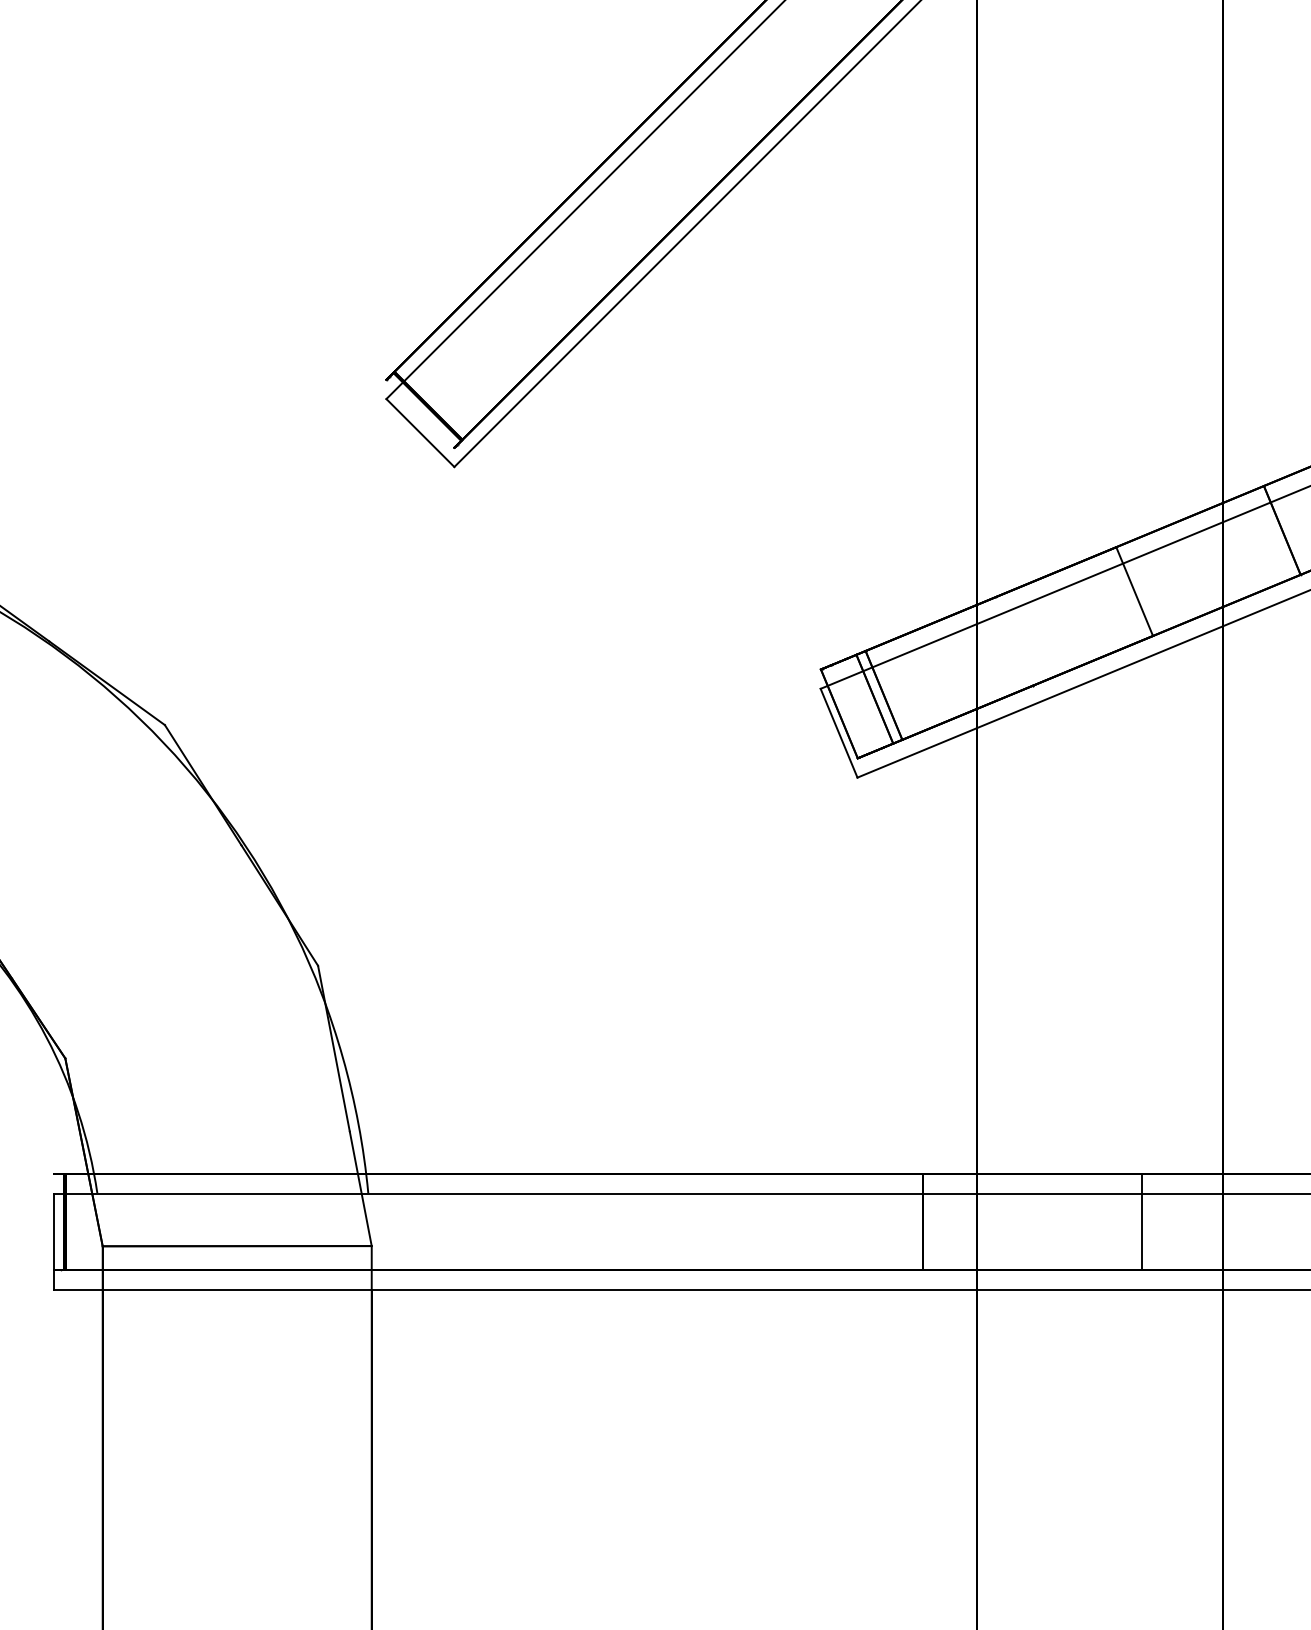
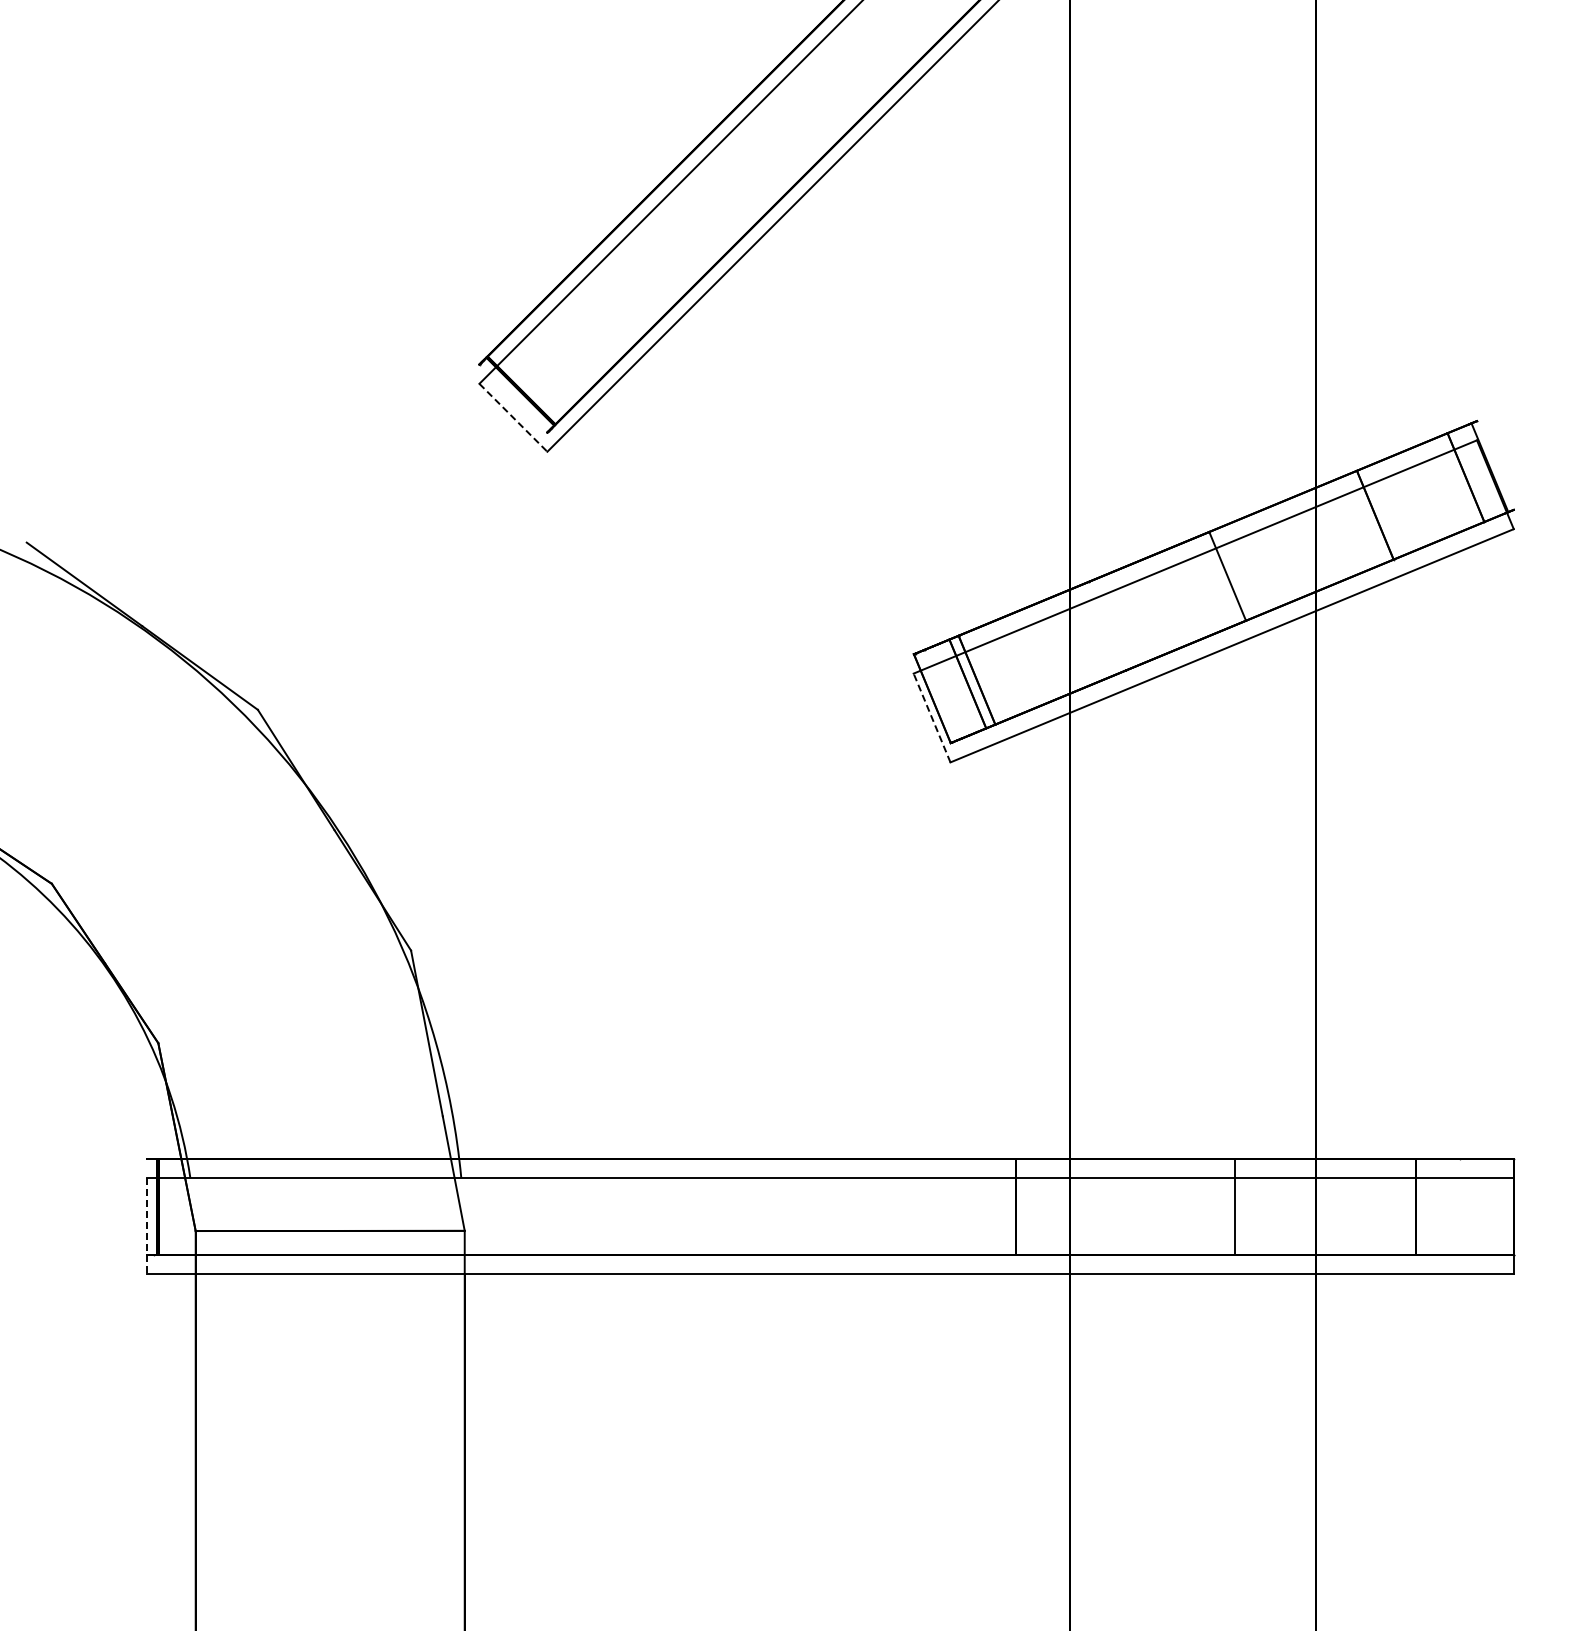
line: (420, 433) -> (513, 418), solid -> dashed
line: (838, 732) -> (931, 717), solid -> dashed
line: (54, 1241) -> (147, 1226), solid -> dashed

